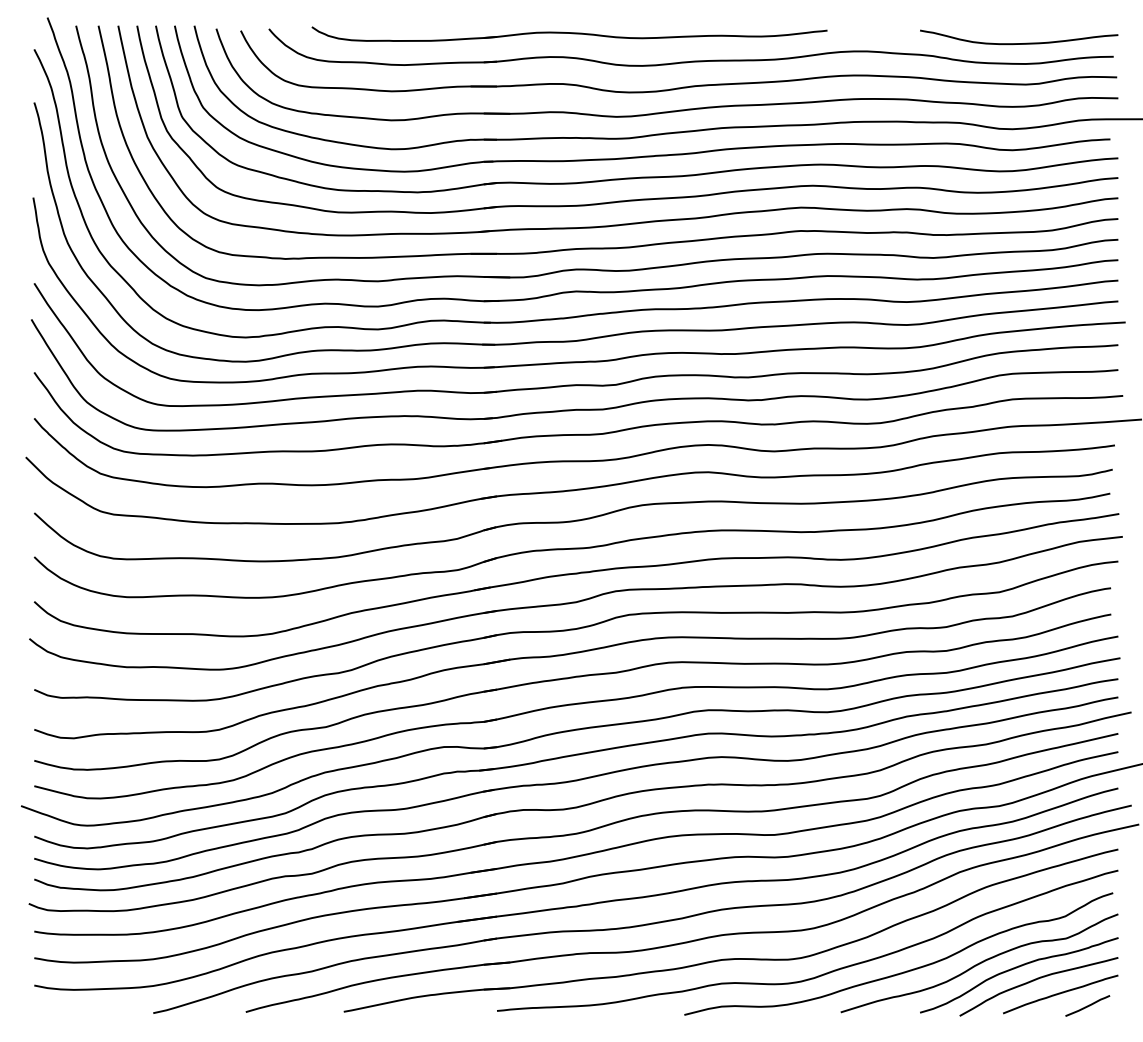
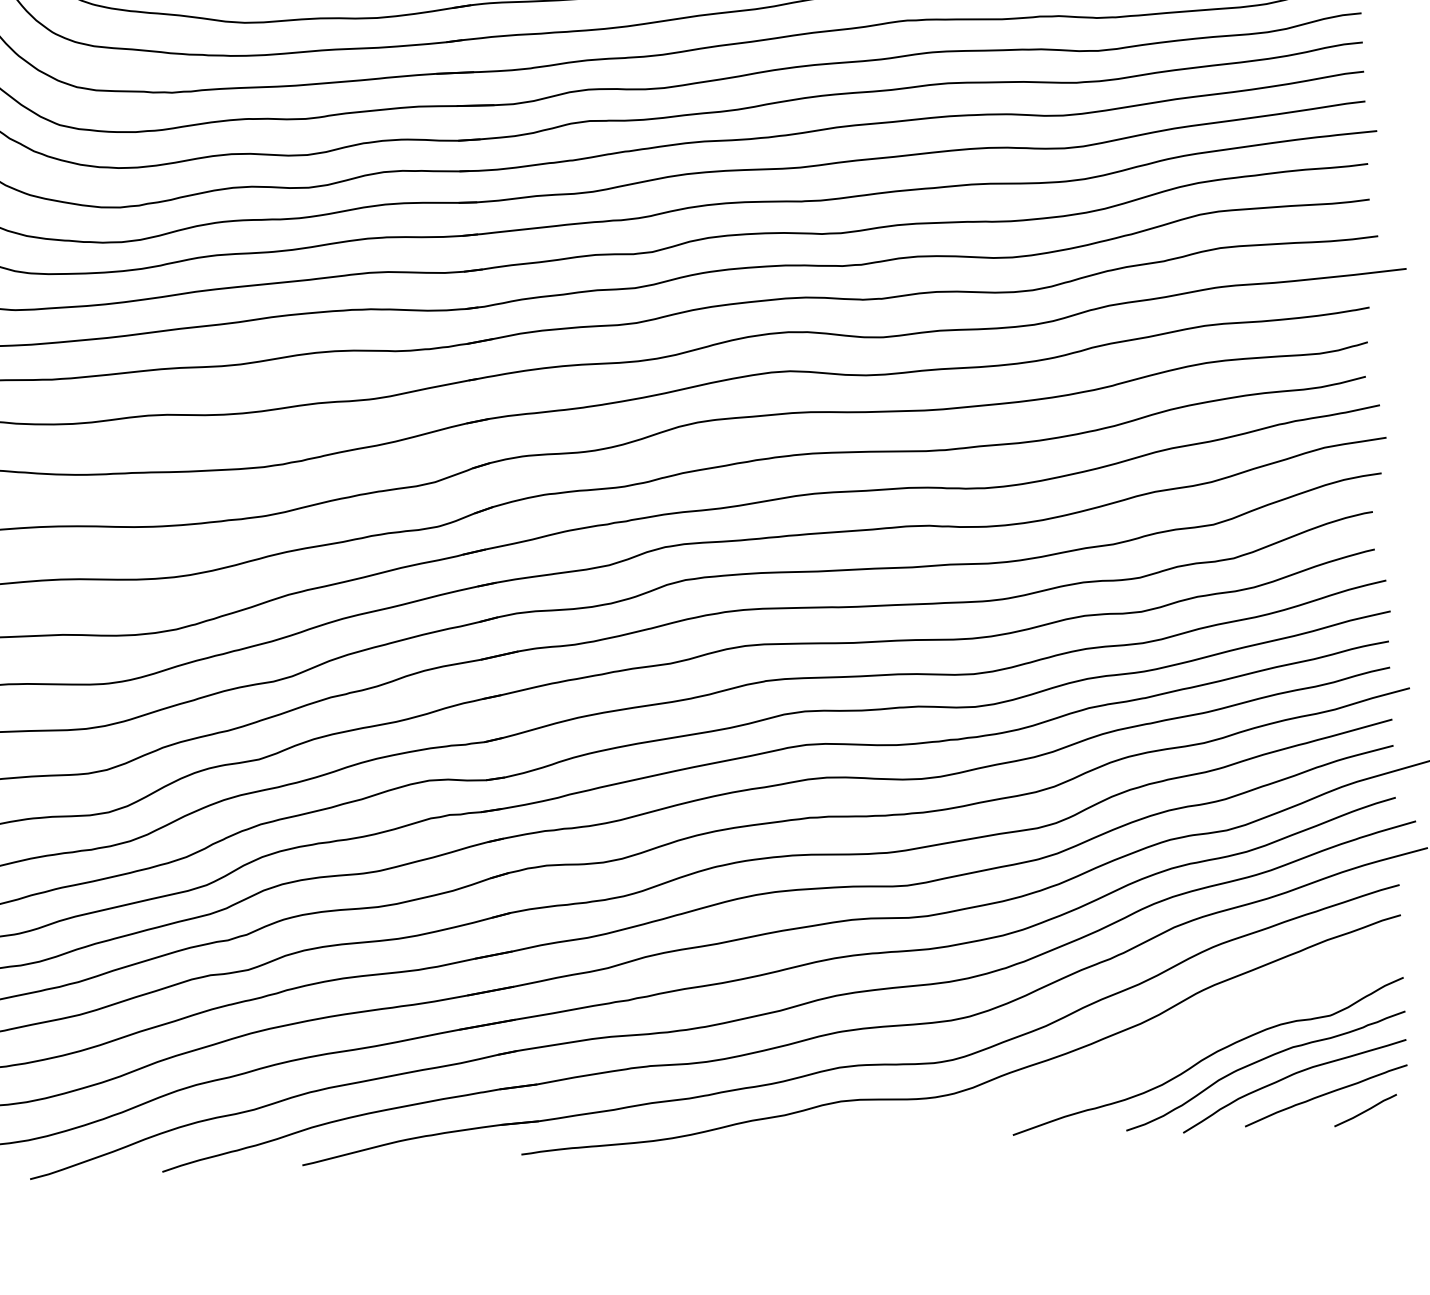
curve: (903, 971) -> (1100, 1072), removed

